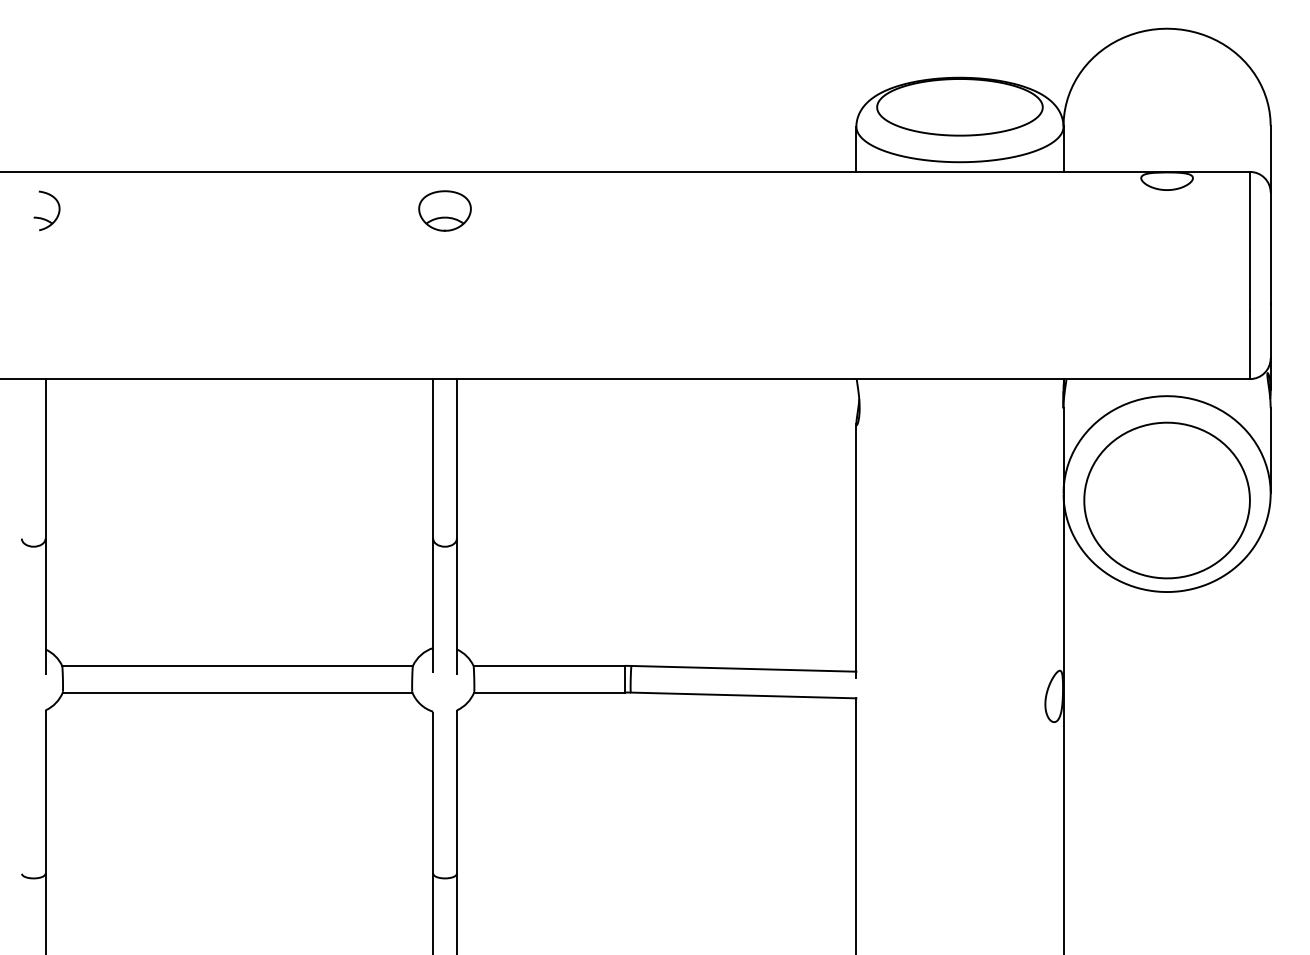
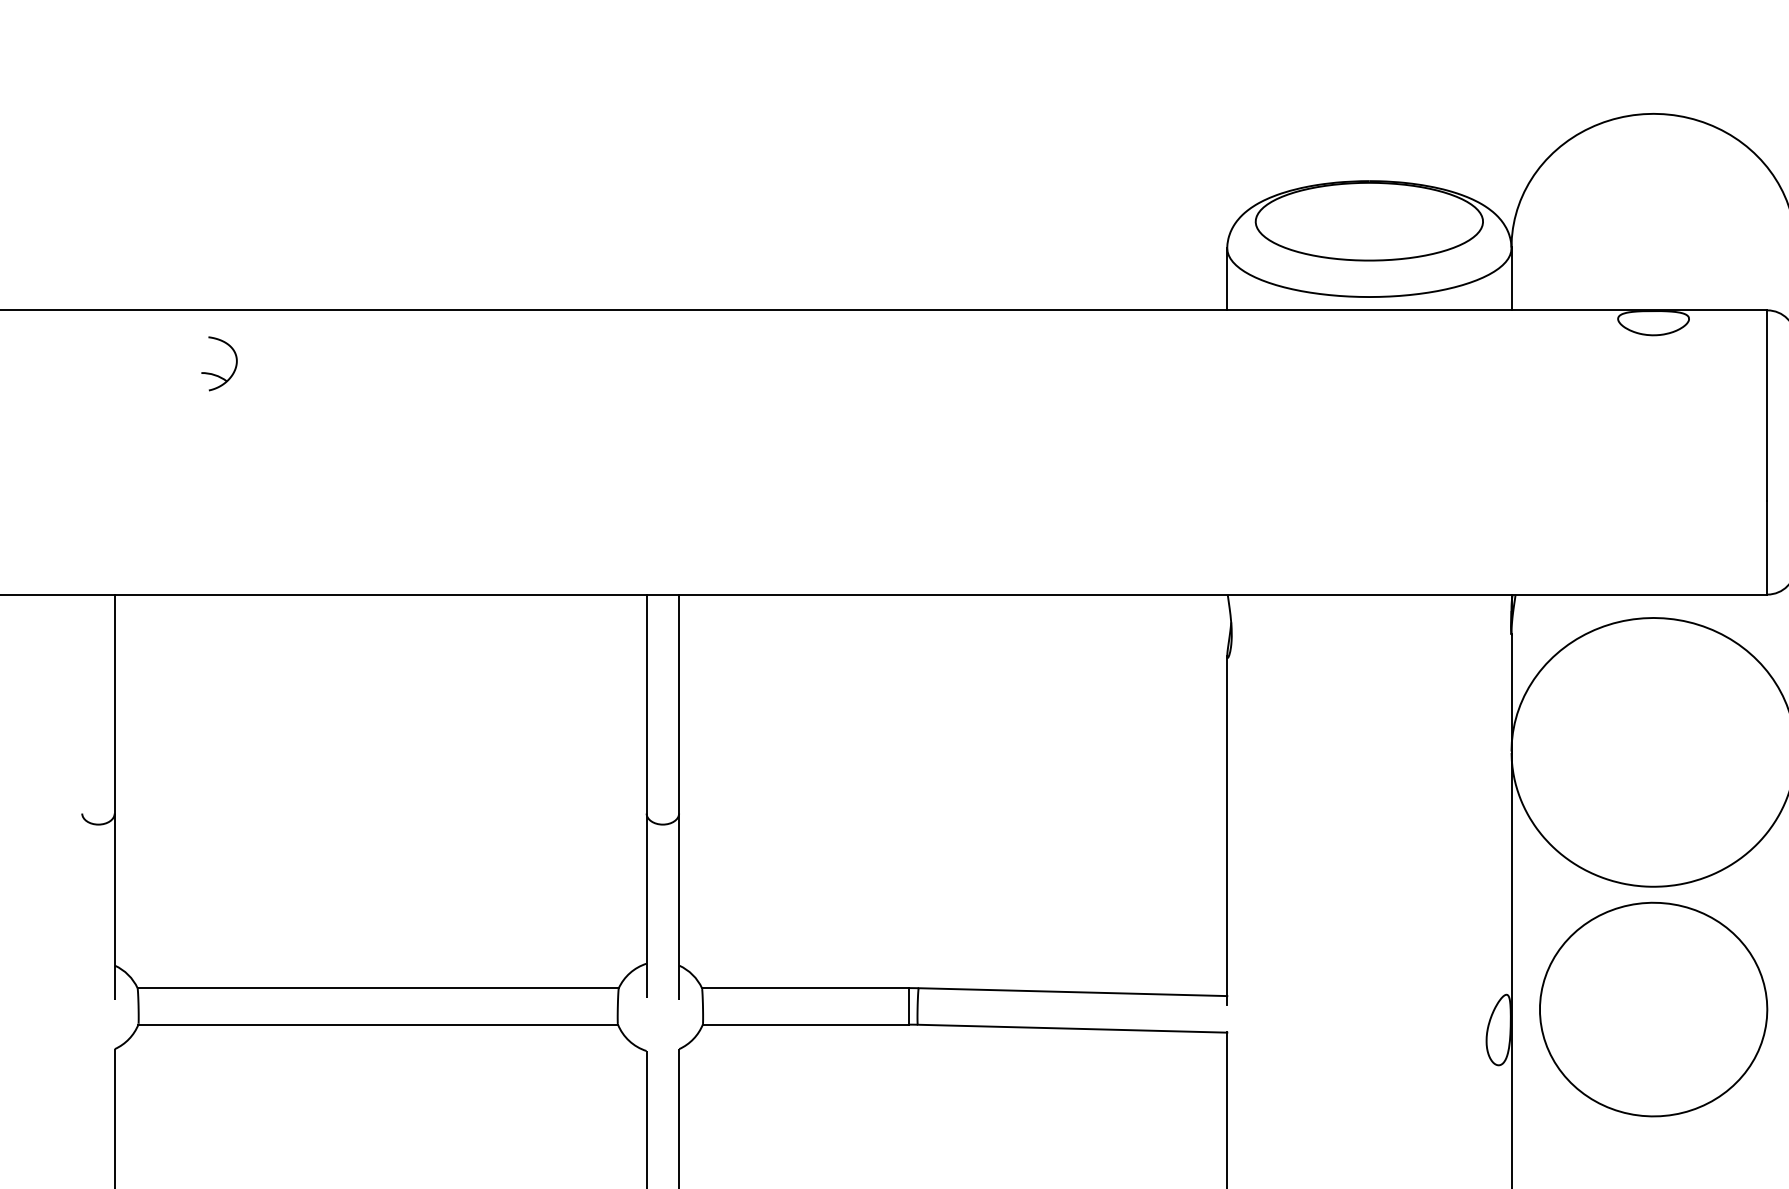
part: (444, 210) -> (662, 363), removed
part: (42, 217) -> (213, 372), moved
part: (1166, 500) -> (1652, 1009), moved

